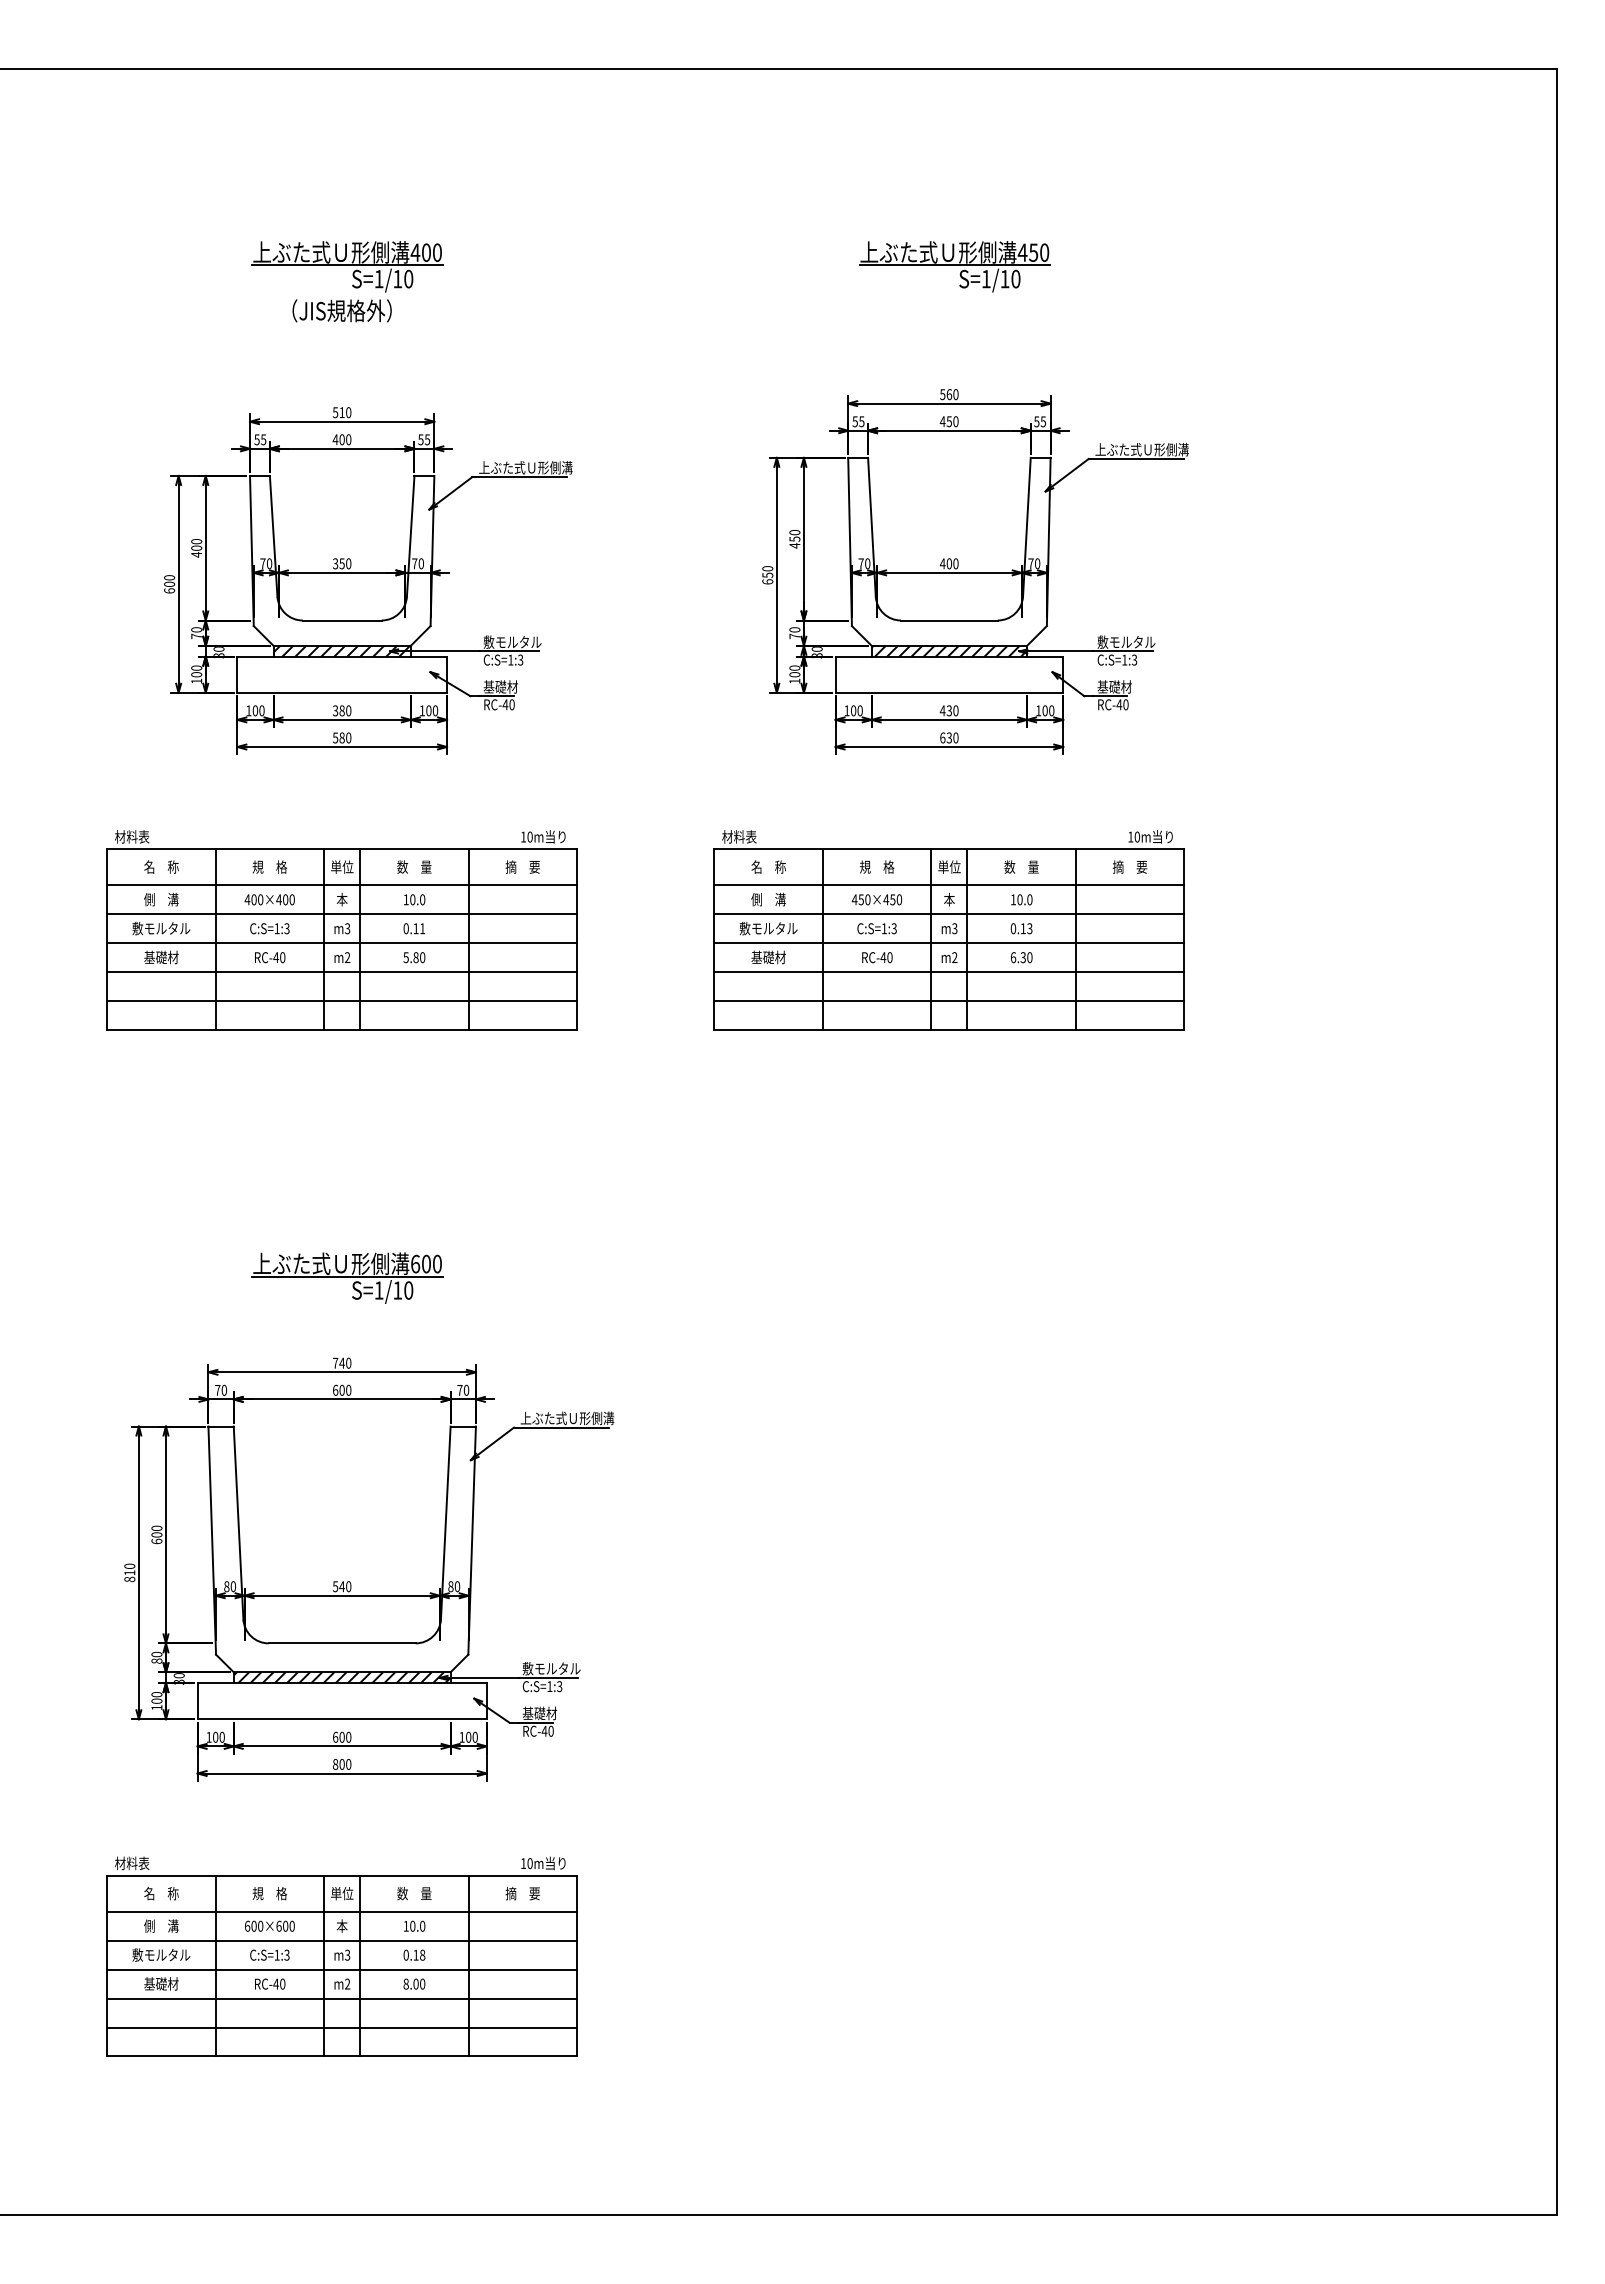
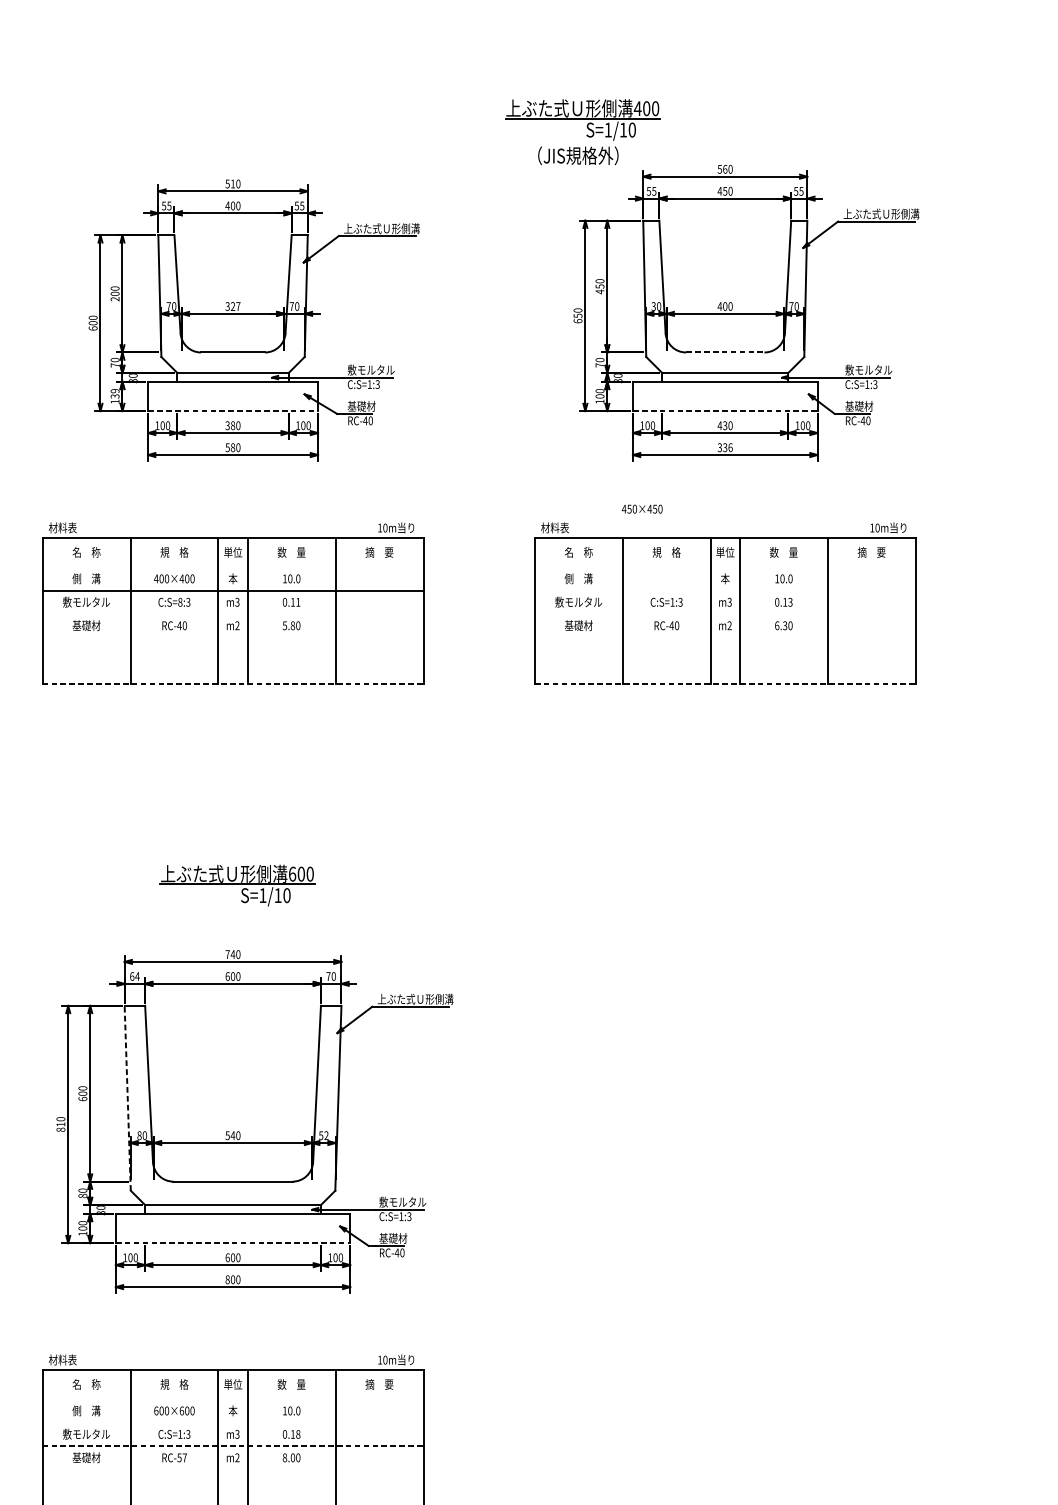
part: (954, 266) -> (729, 65), removed
part: (347, 281) -> (582, 132), moved
text: (196, 554) -> (114, 298), 400 -> 200
text: (345, 563) -> (235, 306), 350 -> 327
text: (860, 563) -> (653, 306), 70 -> 30
line: (949, 620) -> (725, 352), solid -> dashed
hatch: (341, 650) -> (232, 376), removed
hatch: (949, 650) -> (725, 376), removed
text: (196, 671) -> (114, 393), 100 -> 139
line: (342, 692) -> (233, 410), solid -> dashed
line: (949, 692) -> (725, 410), solid -> dashed
text: (949, 737) -> (725, 447), 630 -> 336
line: (342, 885) -> (233, 567), removed
line: (949, 885) -> (725, 567), removed
text: (876, 899) -> (641, 508), moved
line: (949, 914) -> (725, 590), removed
text: (276, 928) -> (179, 602), C:S=1:3 -> C:S=8:3
line: (342, 943) -> (233, 614), removed
line: (949, 943) -> (725, 614), removed
line: (342, 972) -> (233, 637), removed
line: (949, 972) -> (725, 637), removed
line: (342, 1001) -> (233, 661), removed
line: (949, 1001) -> (725, 661), removed
line: (342, 1029) -> (233, 684), solid -> dashed
line: (949, 1029) -> (725, 684), solid -> dashed
text: (221, 1389) -> (135, 975), 70 -> 64
line: (212, 1540) -> (127, 1098), solid -> dashed
text: (454, 1586) -> (324, 1135), 80 -> 52
hatch: (341, 1677) -> (232, 1209), removed
line: (342, 1719) -> (233, 1243), solid -> dashed
line: (342, 1911) -> (233, 1398), removed
line: (342, 1940) -> (233, 1422), removed
line: (342, 1969) -> (233, 1445), solid -> dashed
text: (279, 1983) -> (182, 1457), RC-40 -> RC-57
line: (342, 1998) -> (233, 1469), removed
line: (342, 2027) -> (233, 1493), removed

